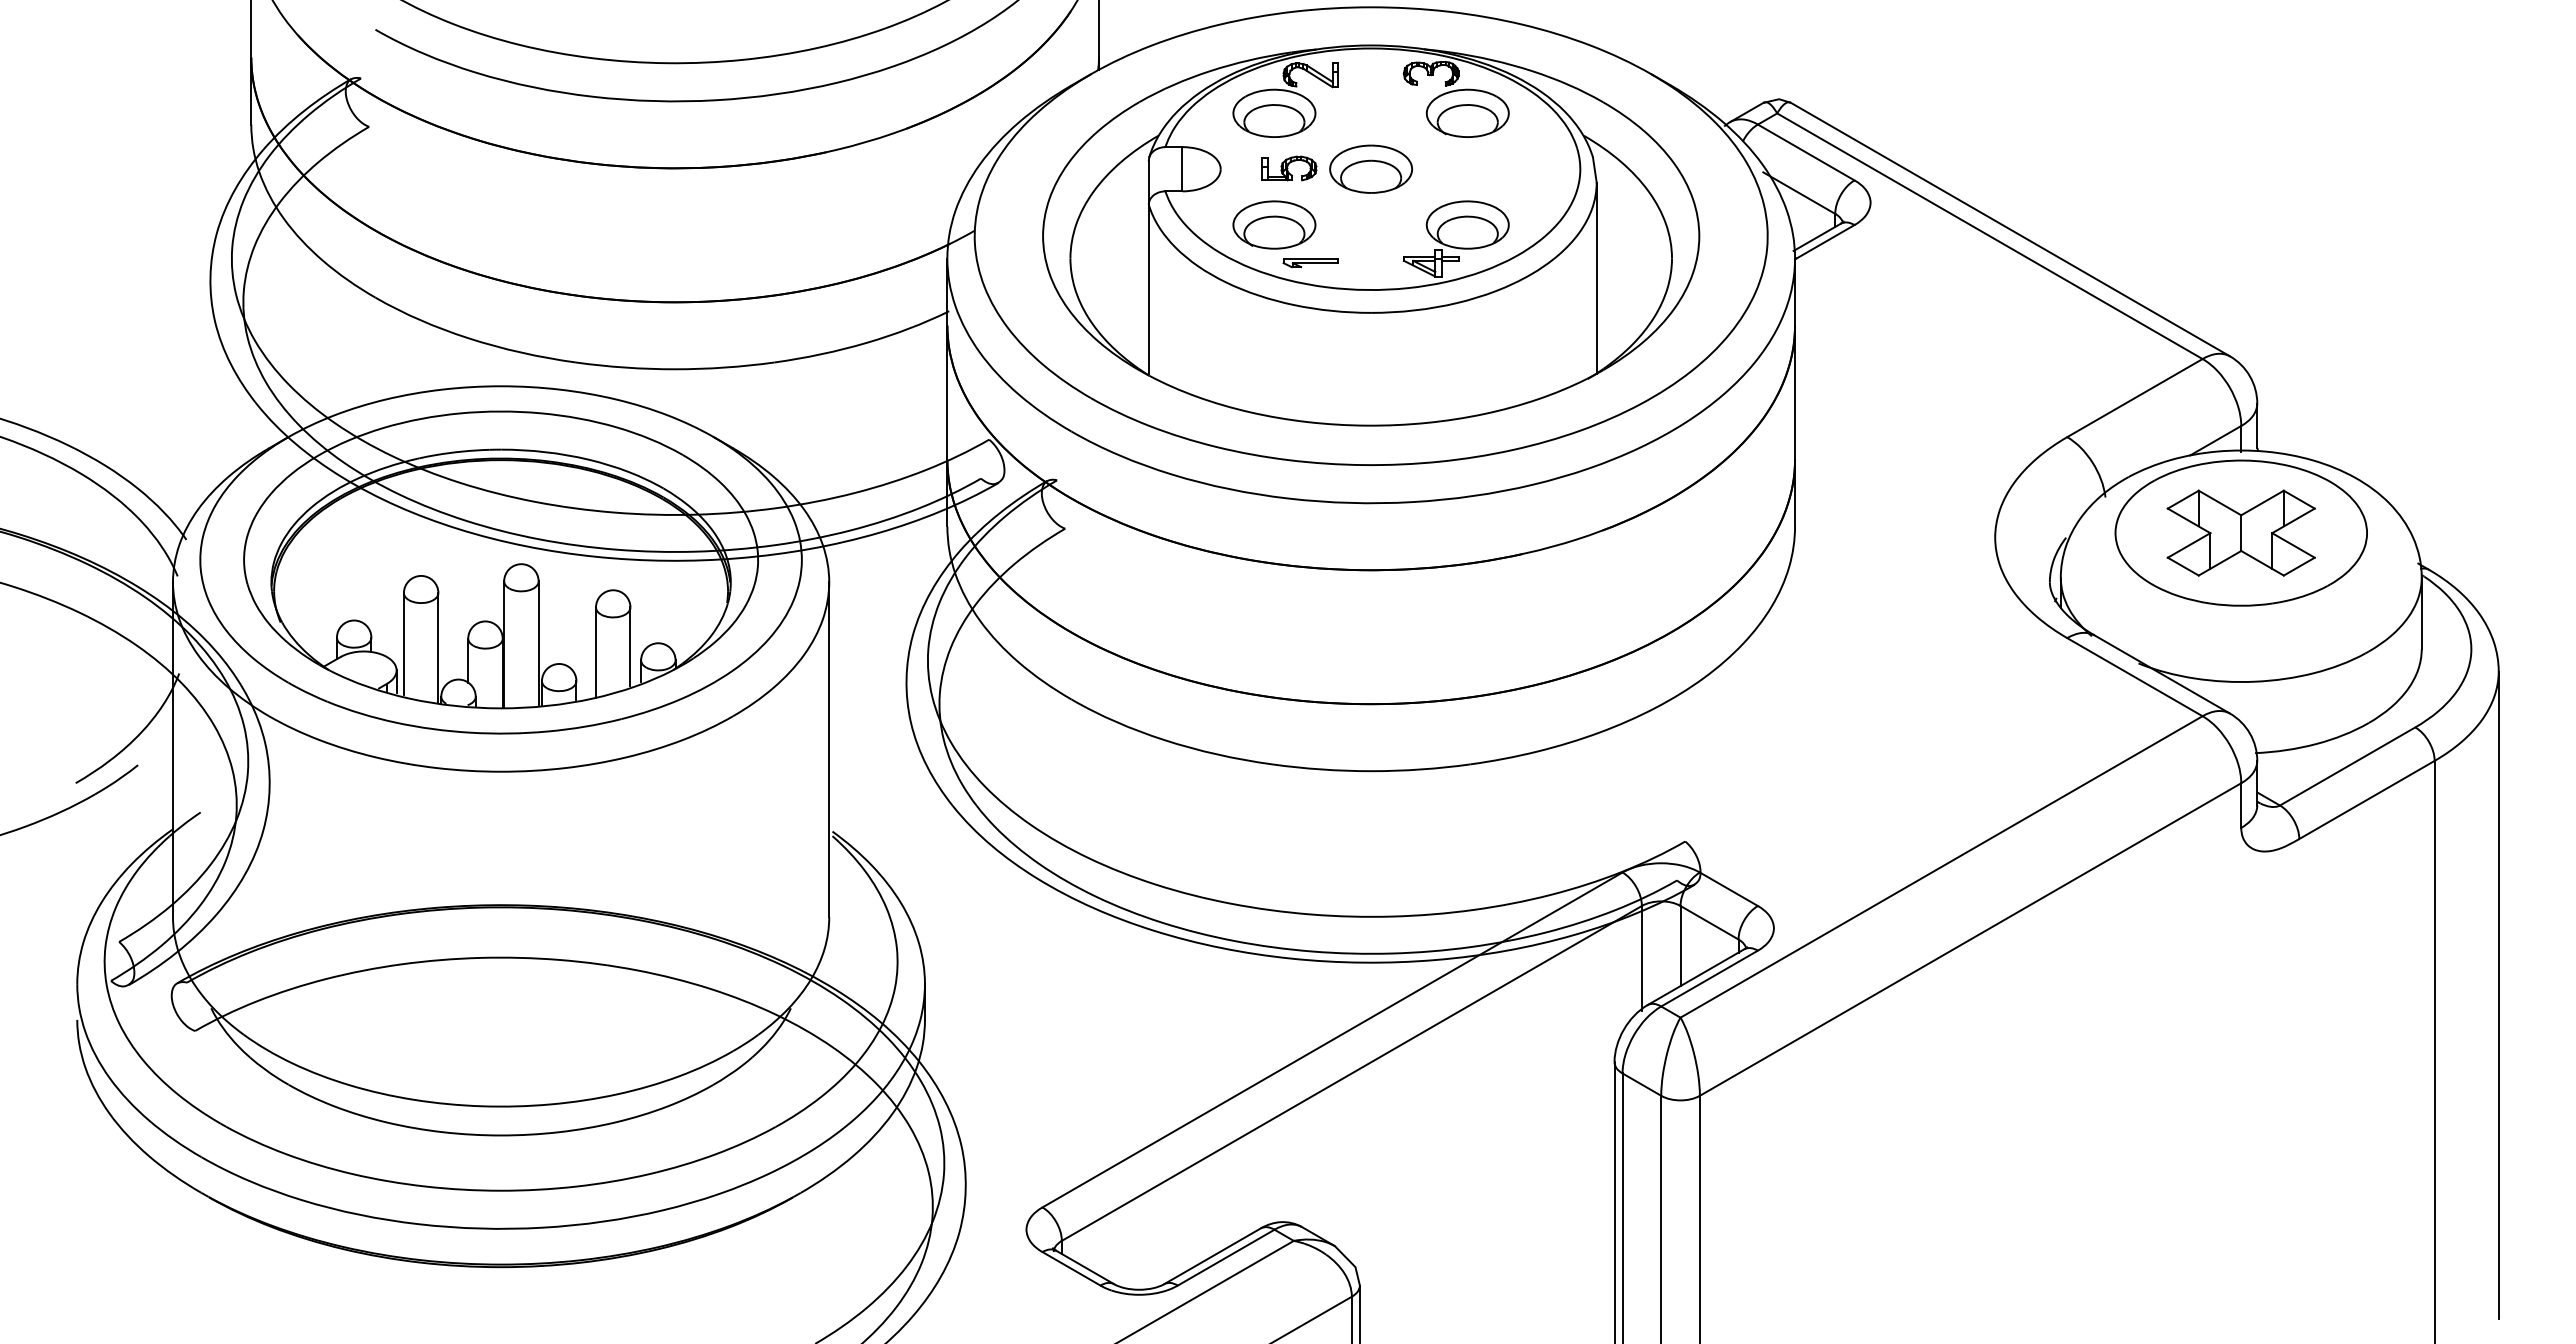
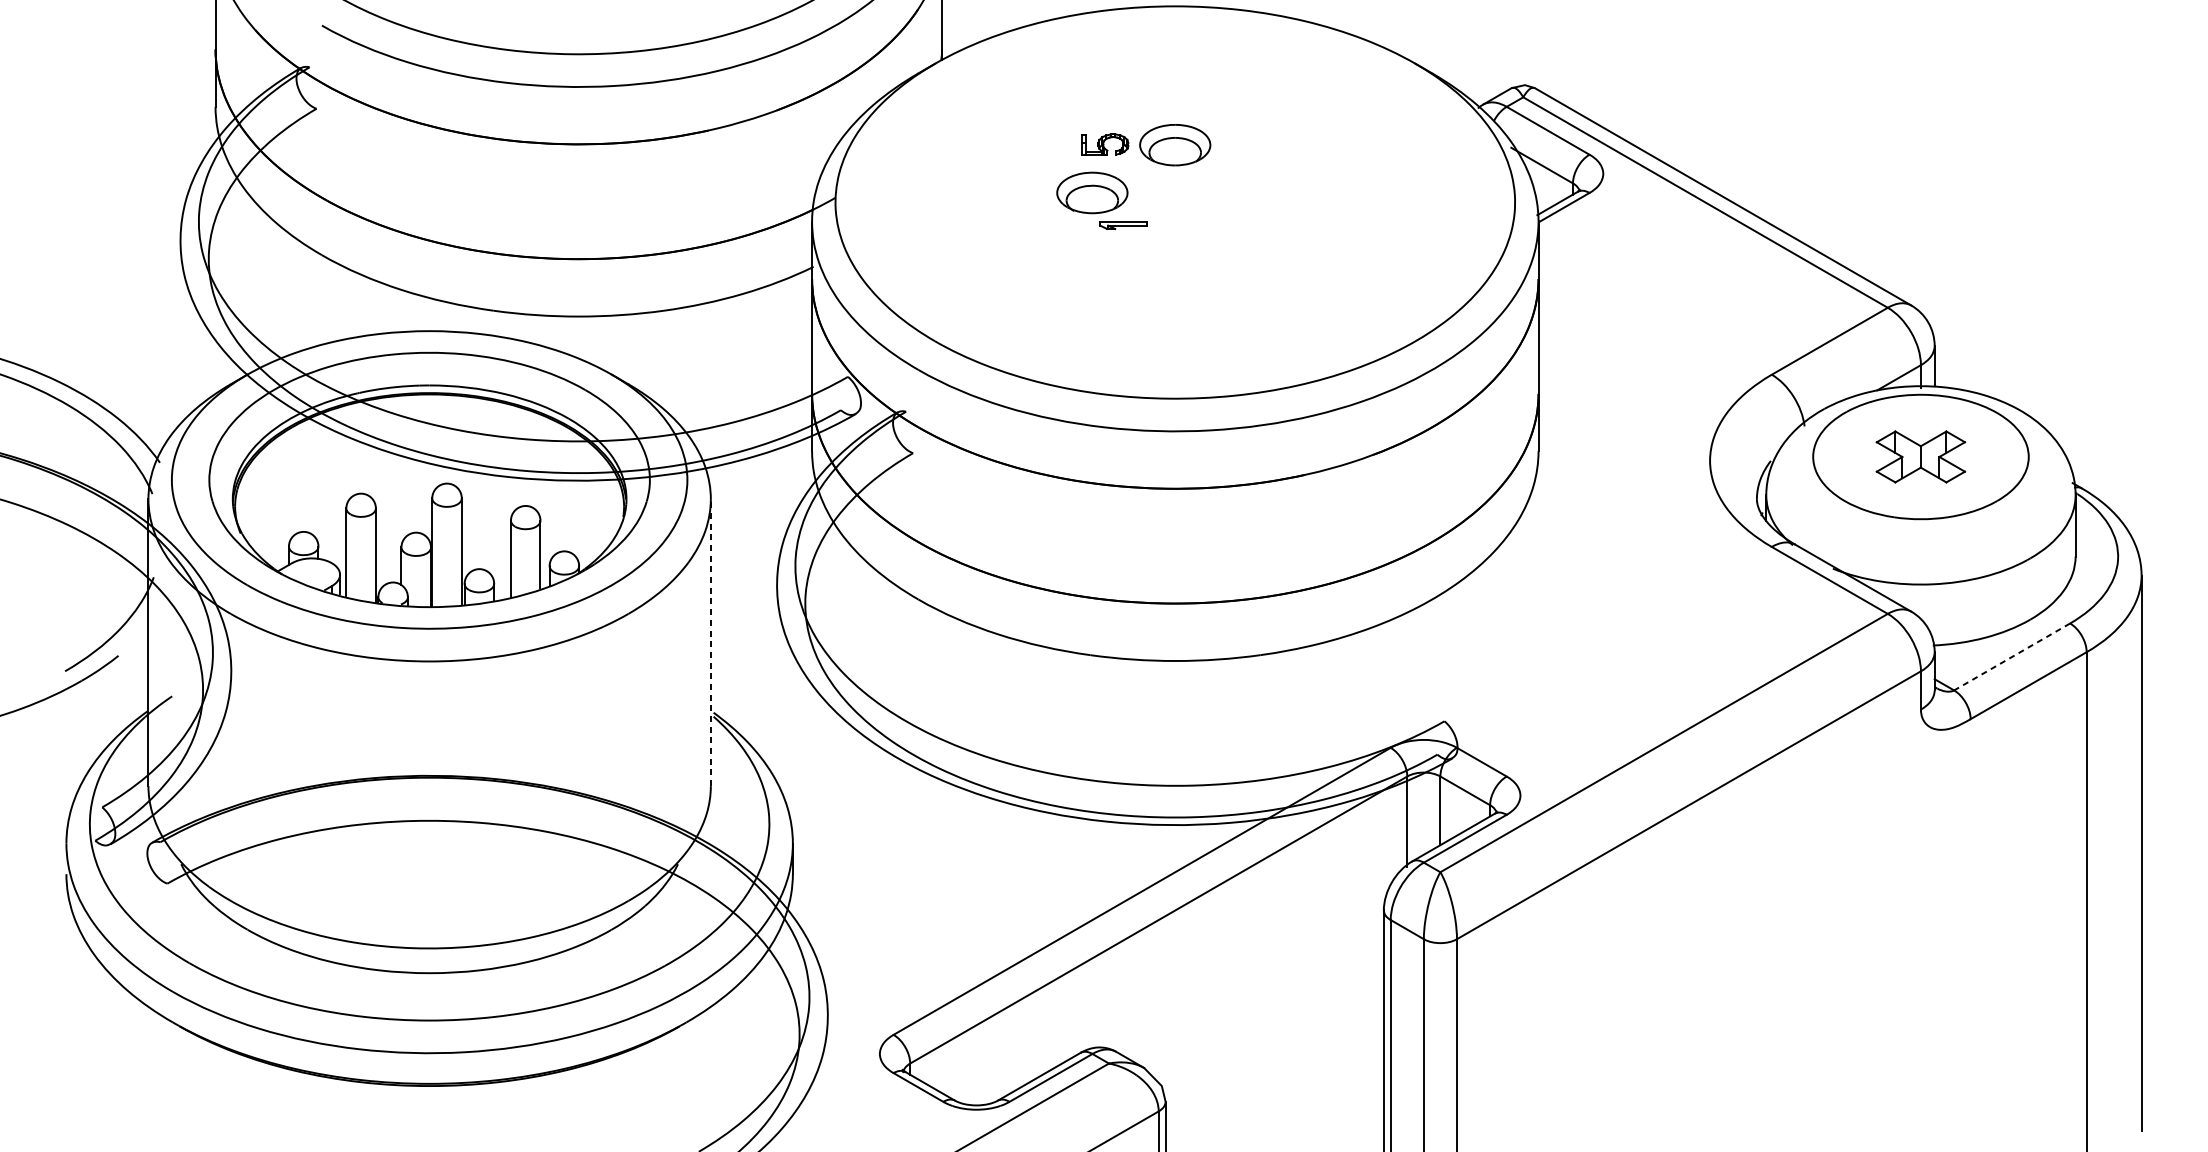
part: (1371, 235) -> (1175, 201), removed
part: (2240, 532) -> (1920, 456), size x0.7
line: (829, 749) -> (711, 642), solid -> dashed
line: (2347, 766) -> (2011, 656), solid -> dashed

